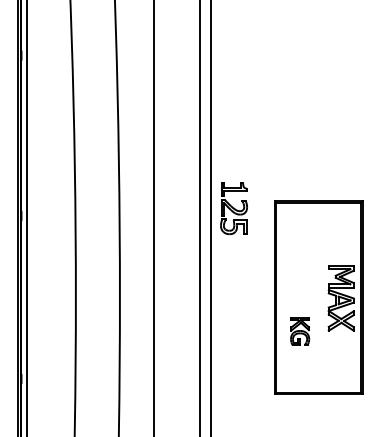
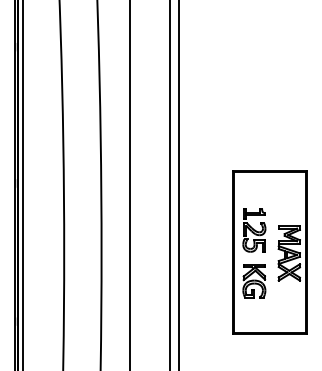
part: (234, 209) -> (254, 230), moved
part: (300, 331) -> (254, 281), size x1.43

